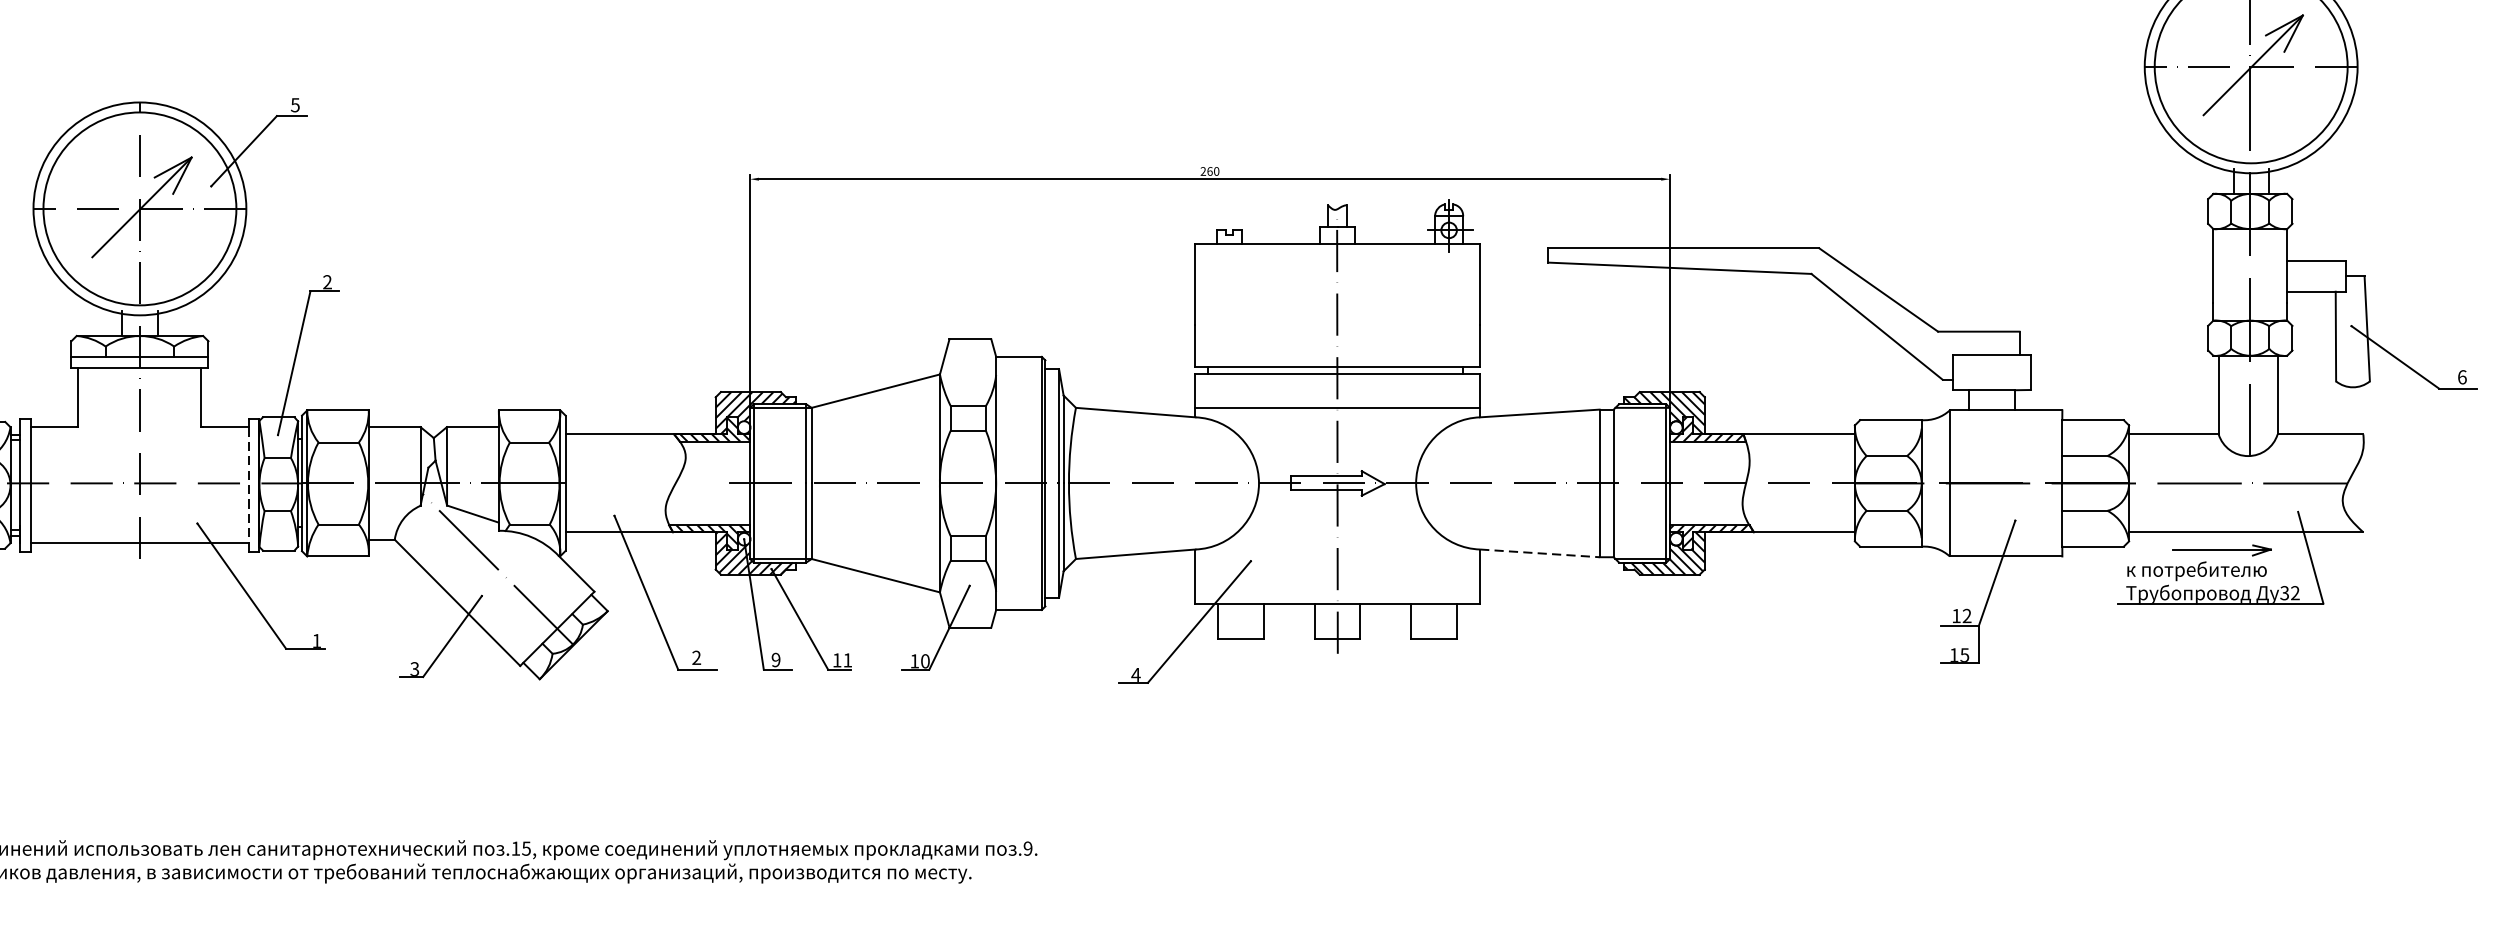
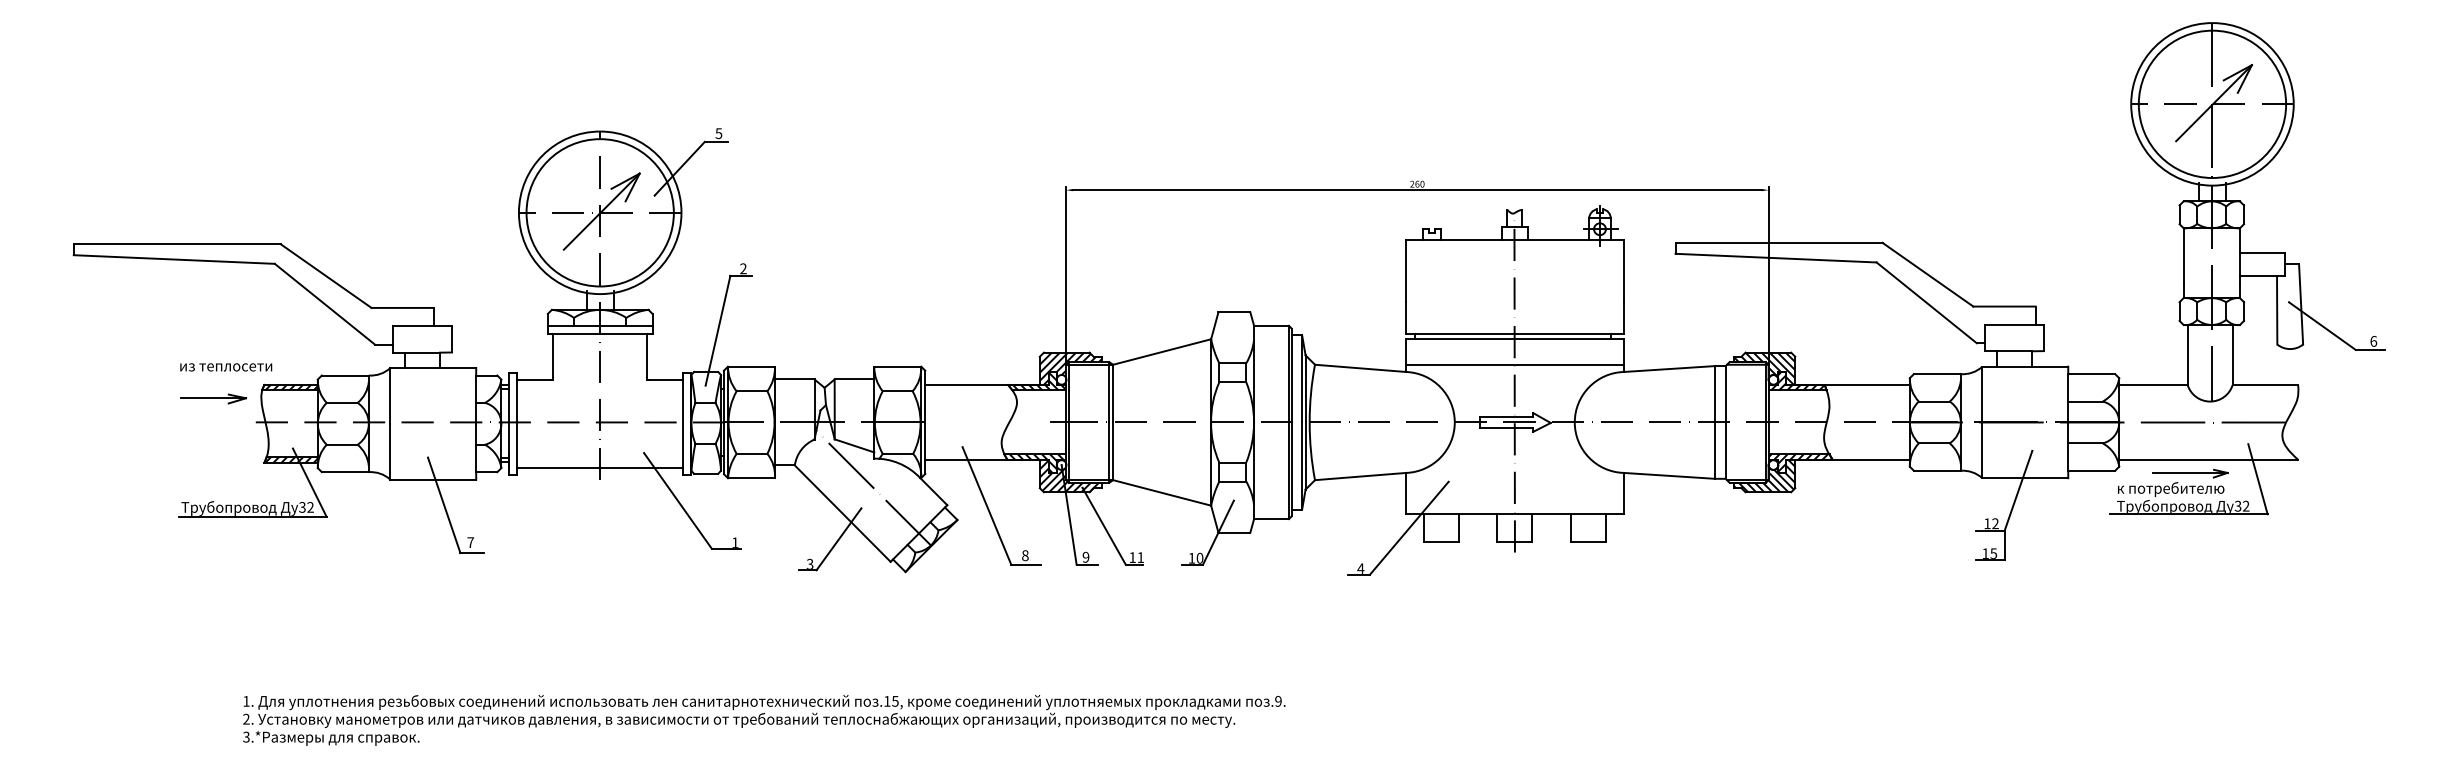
line: (249, 486) -> (683, 424), dashed -> solid
line: (1540, 552) -> (1669, 475), dashed -> solid
text: (696, 657) -> (1025, 555), 2 -> 8

